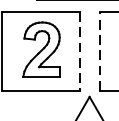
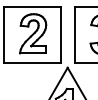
line: (99, 50) -> (74, 34), dashed -> solid
line: (81, 52) -> (61, 35), dashed -> solid

